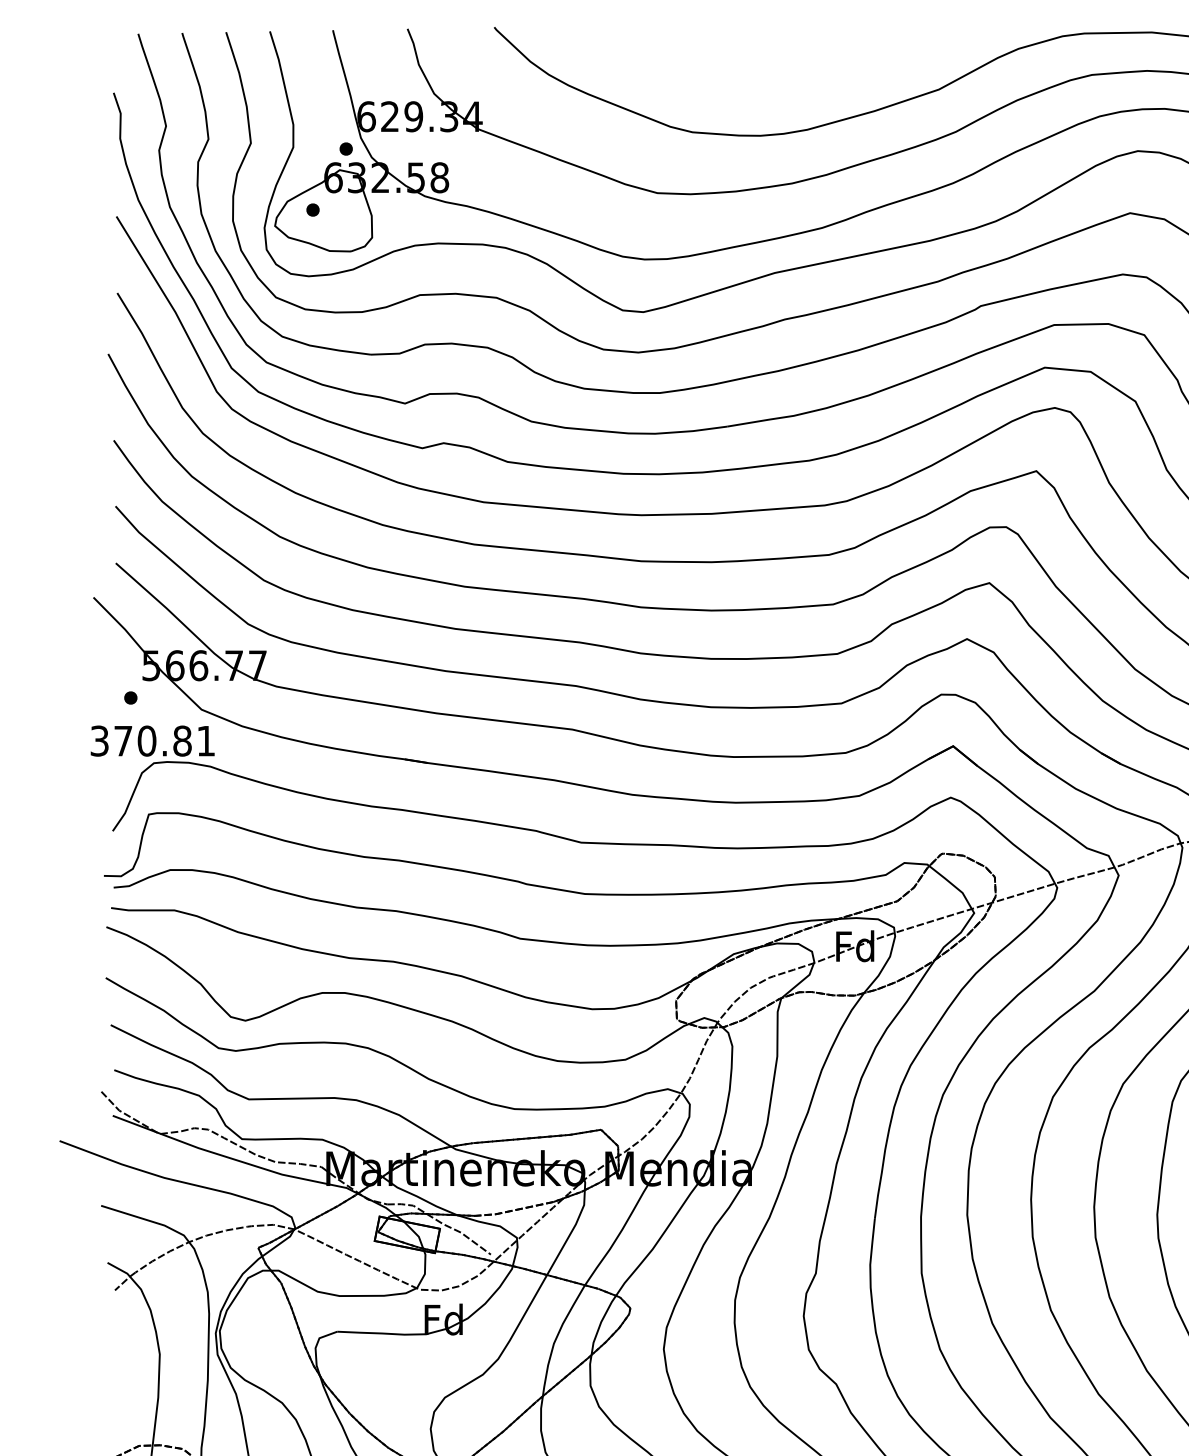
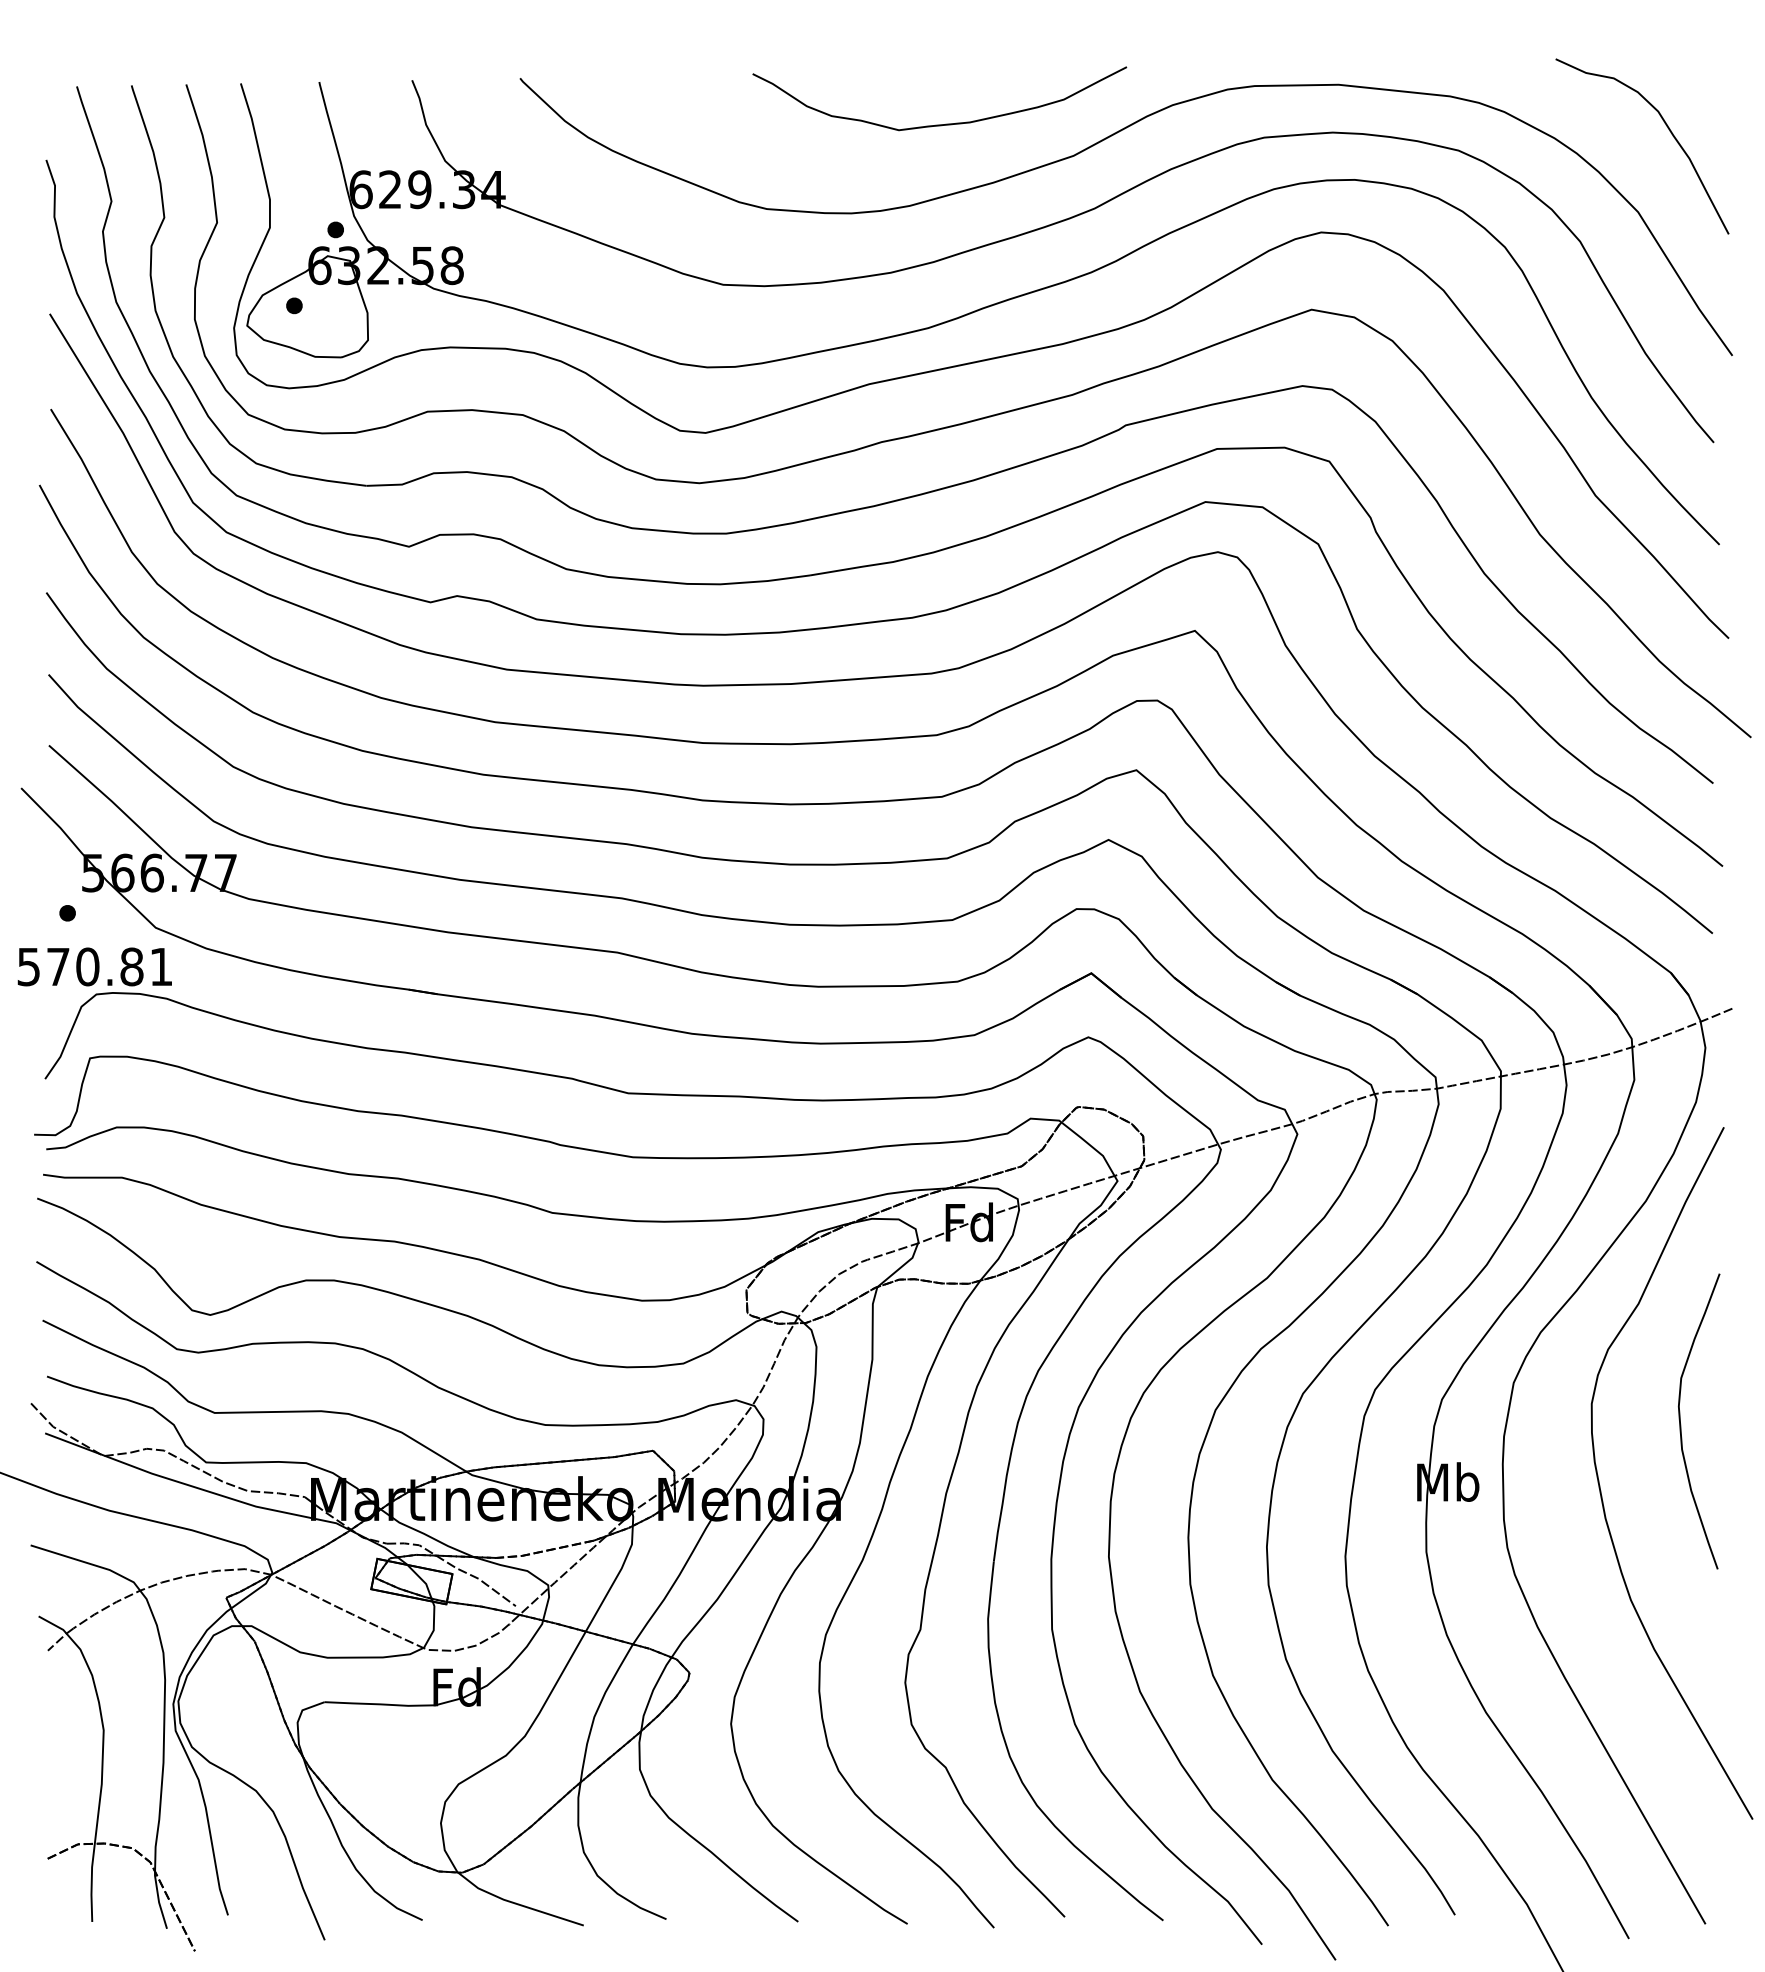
curve: (836, 63) -> (945, 123), added
text: (99, 740) -> (28, 966), 370.81 -> 570.81

